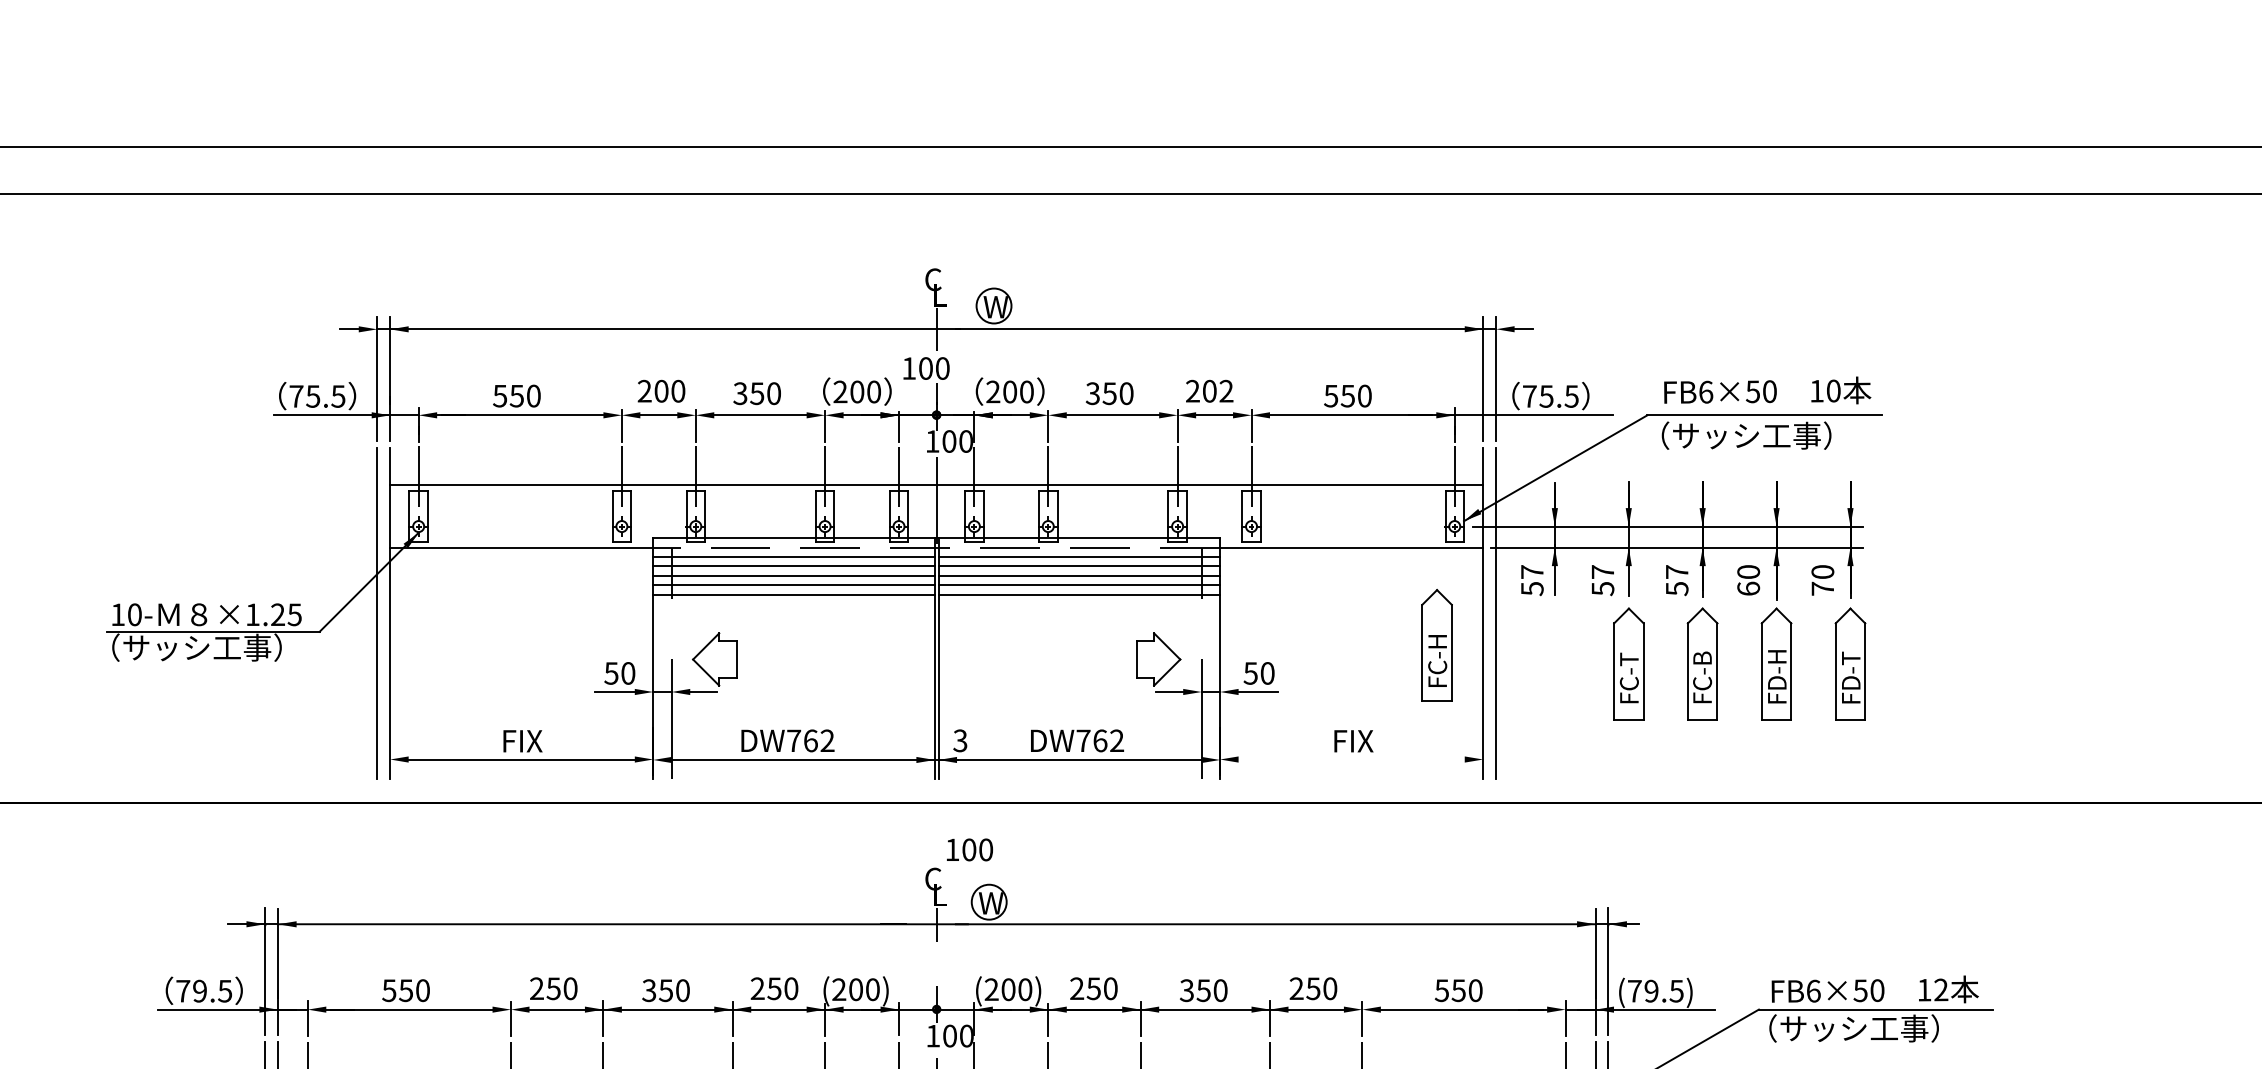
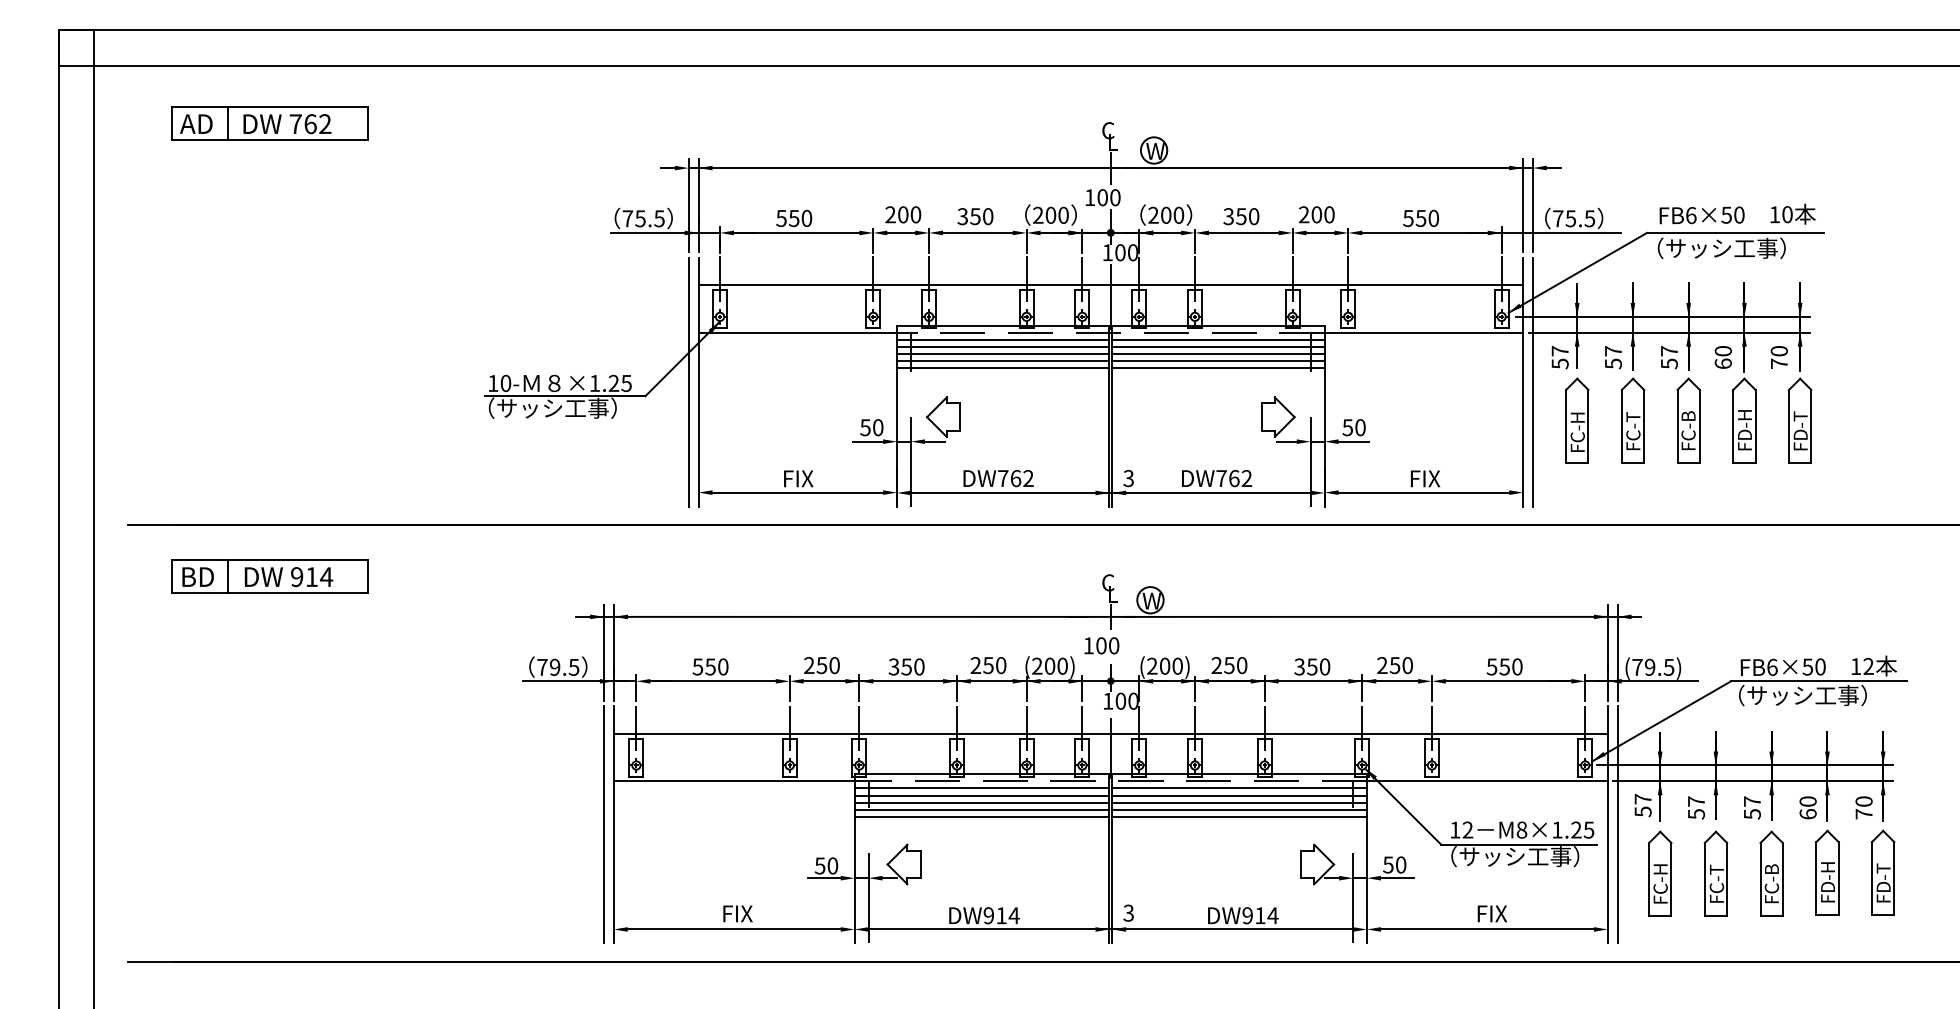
text: (1226, 390) -> (1329, 214), 202 -> 200
part: (1437, 645) -> (1577, 420), moved
line: (1351, 759) -> (1423, 492), added
text: (969, 849) -> (1101, 645), moved

